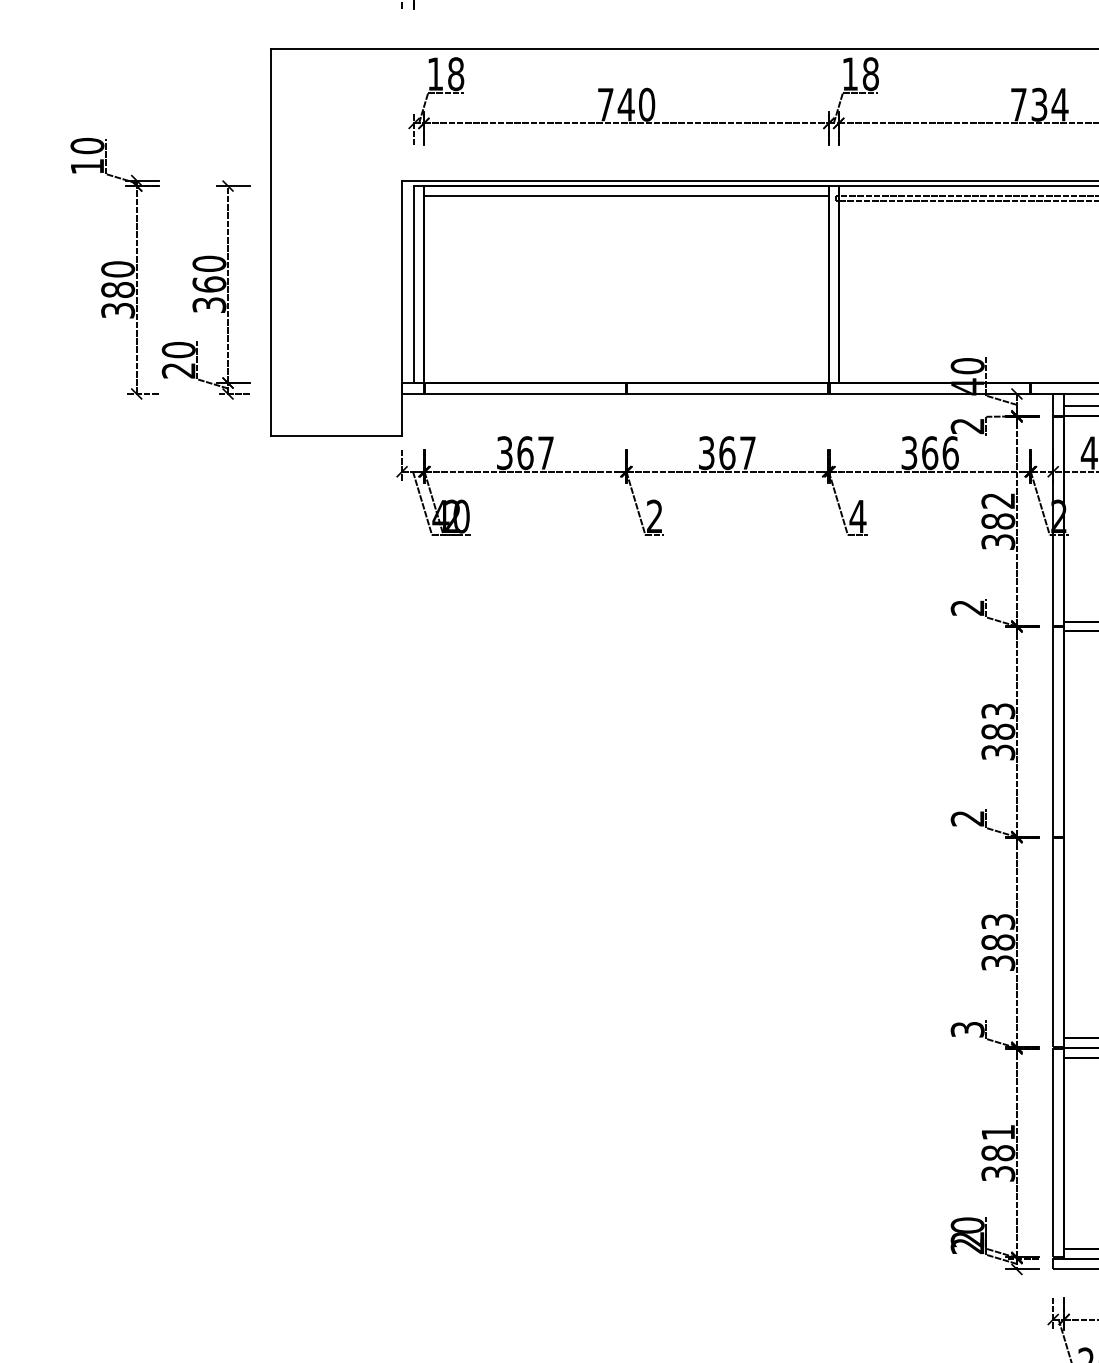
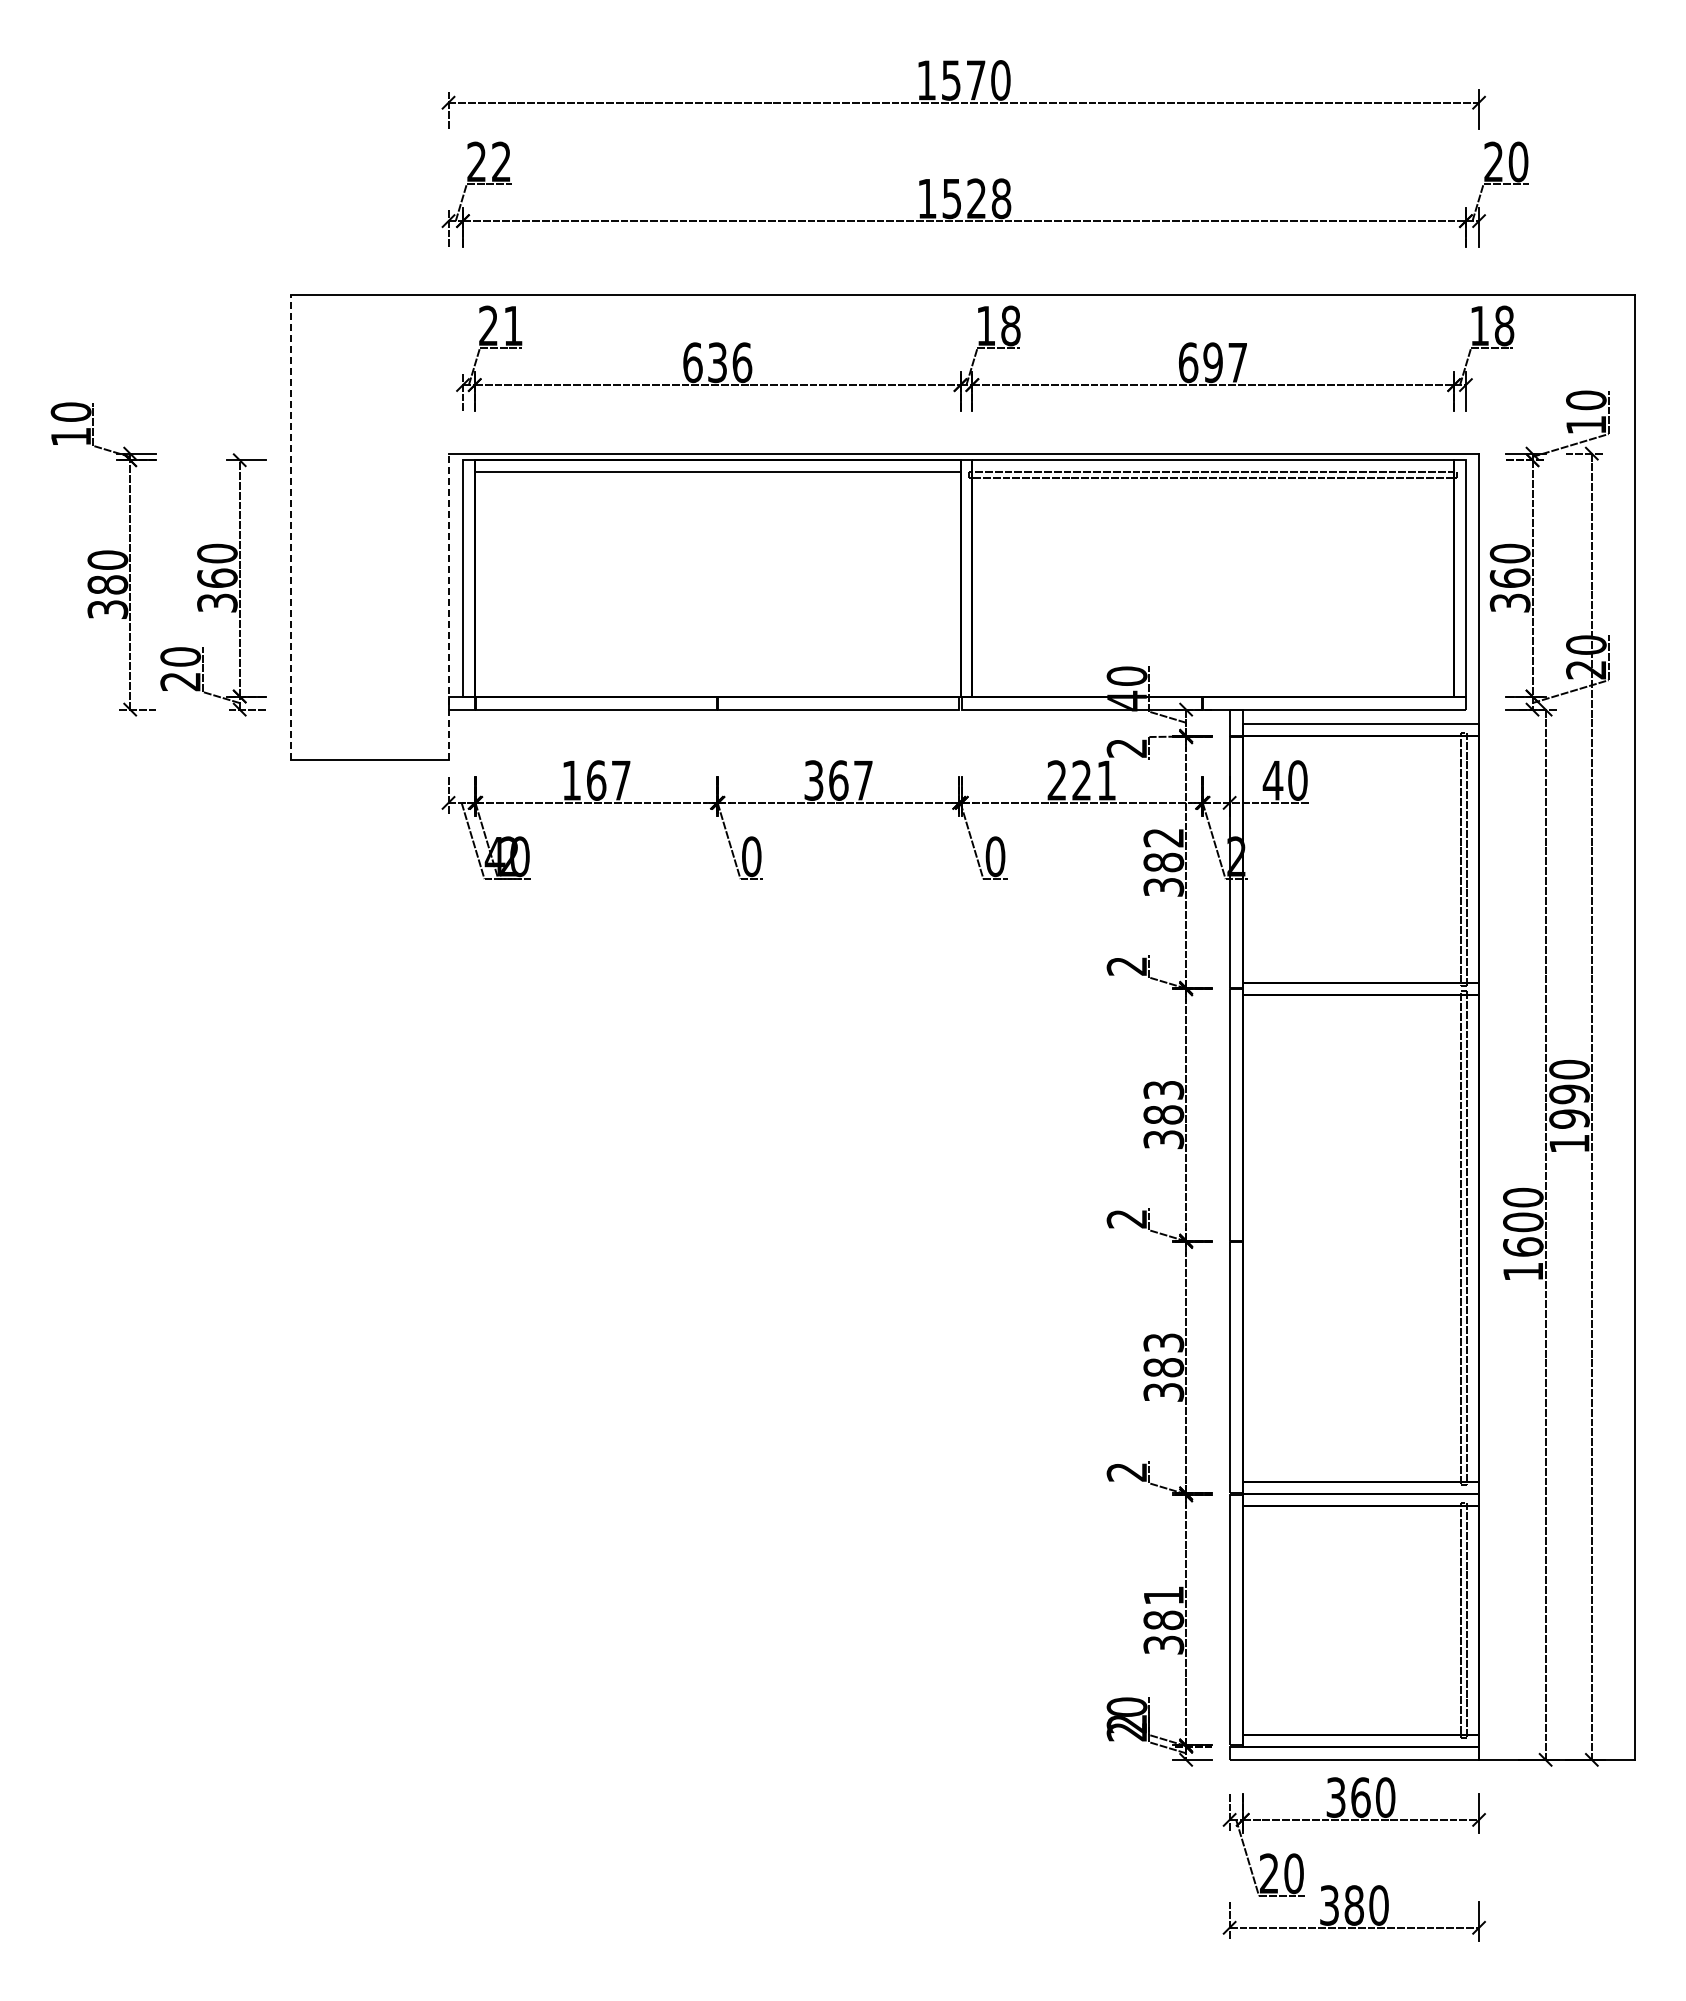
text: (446, 73) -> (501, 325), 18 -> 21
text: (626, 104) -> (717, 362), 740 -> 636
text: (1039, 104) -> (1213, 362), 734 -> 697
line: (271, 242) -> (291, 527), solid -> dashed
line: (402, 308) -> (448, 606), solid -> dashed
text: (504, 453) -> (571, 780), 367 -> 167
text: (929, 453) -> (1081, 780), 366 -> 221
text: (654, 516) -> (751, 856), 2 -> 0
text: (858, 516) -> (995, 856), 4 -> 0
text: (968, 1029) -> (1127, 1472), 3 -> 2

